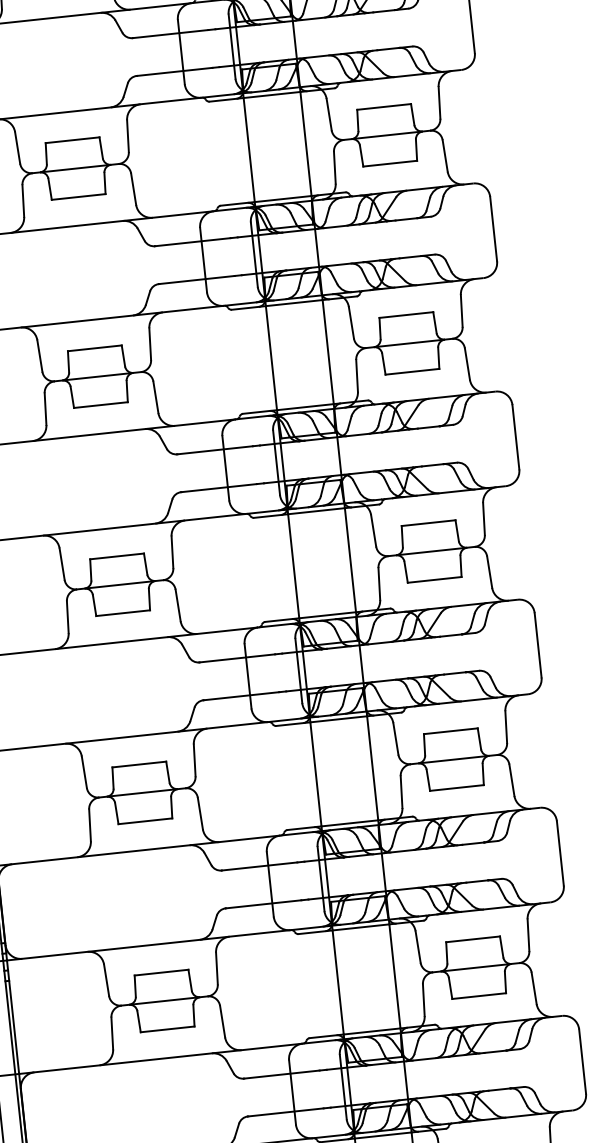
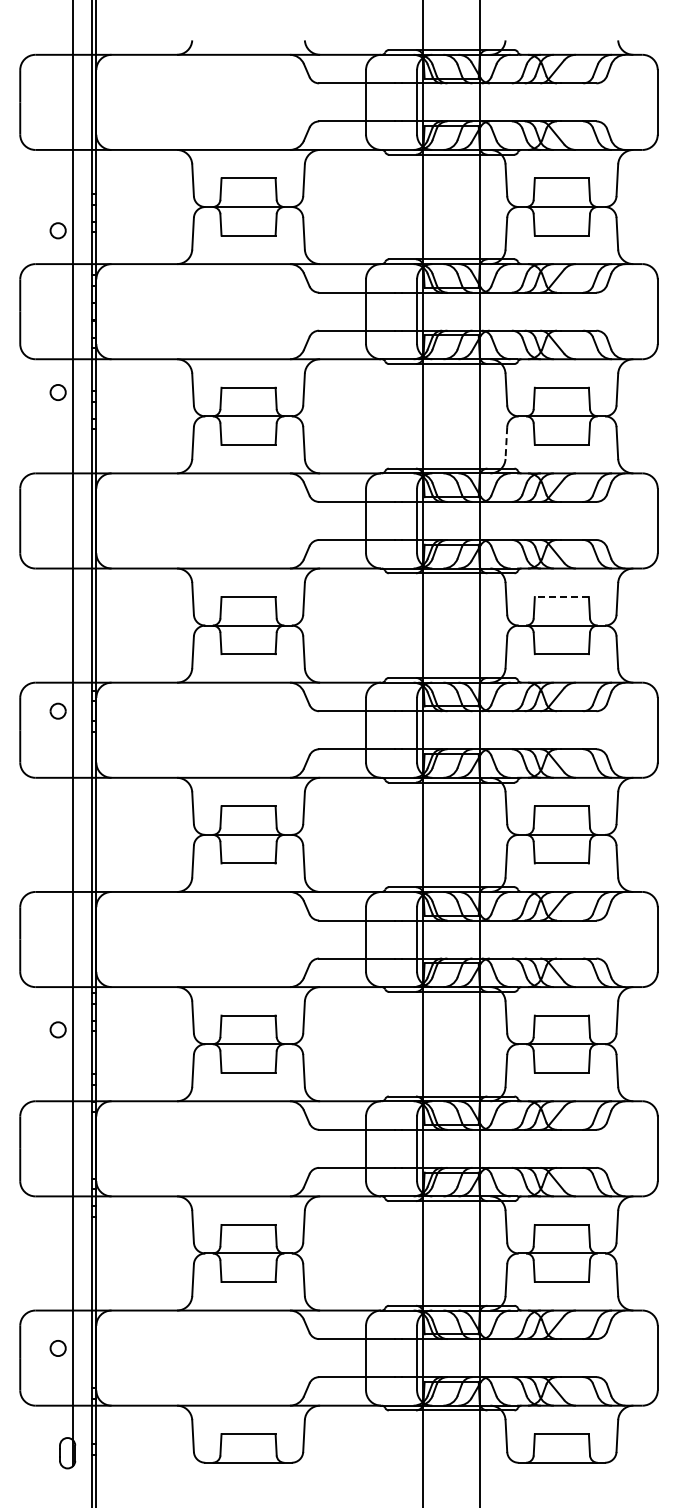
line: (335, 168) -> (506, 443), solid -> dashed
line: (406, 315) -> (561, 597), solid -> dashed

